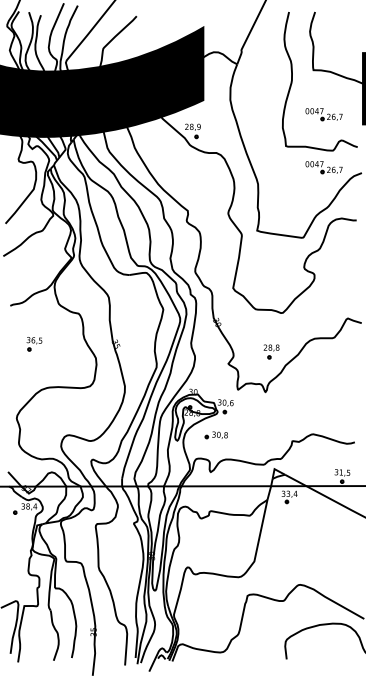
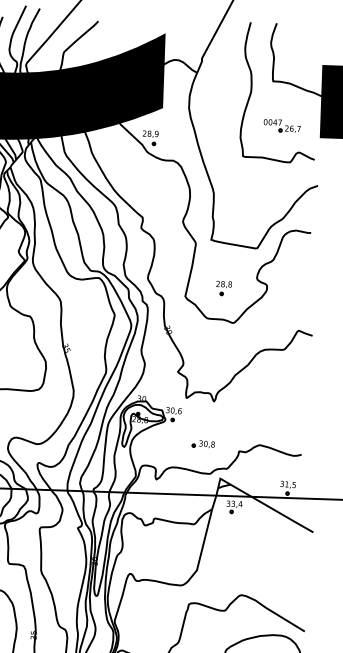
part: (323, 167) -> (279, 178), removed
part: (271, 351) -> (223, 288), moved
part: (215, 435) -> (202, 444), moved

